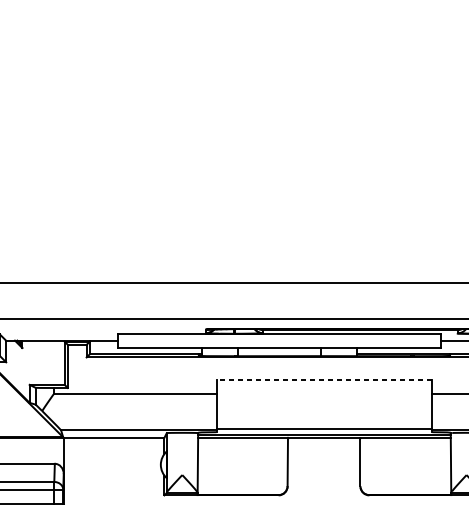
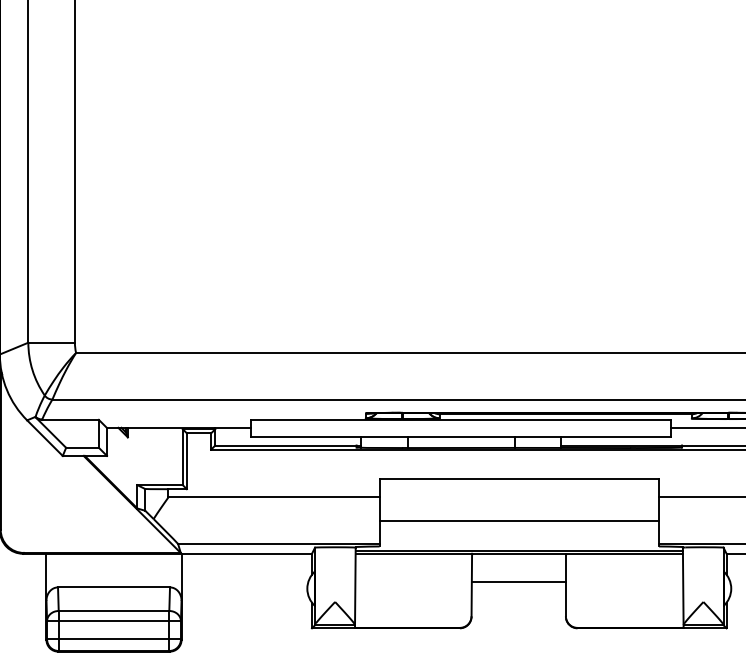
line: (324, 379) -> (519, 478), dashed -> solid
line: (324, 429) -> (519, 521), moved
line: (323, 459) -> (518, 581), added

